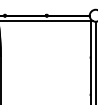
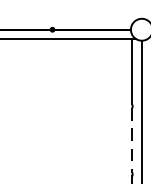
line: (90, 76) -> (132, 140), solid -> dashed

